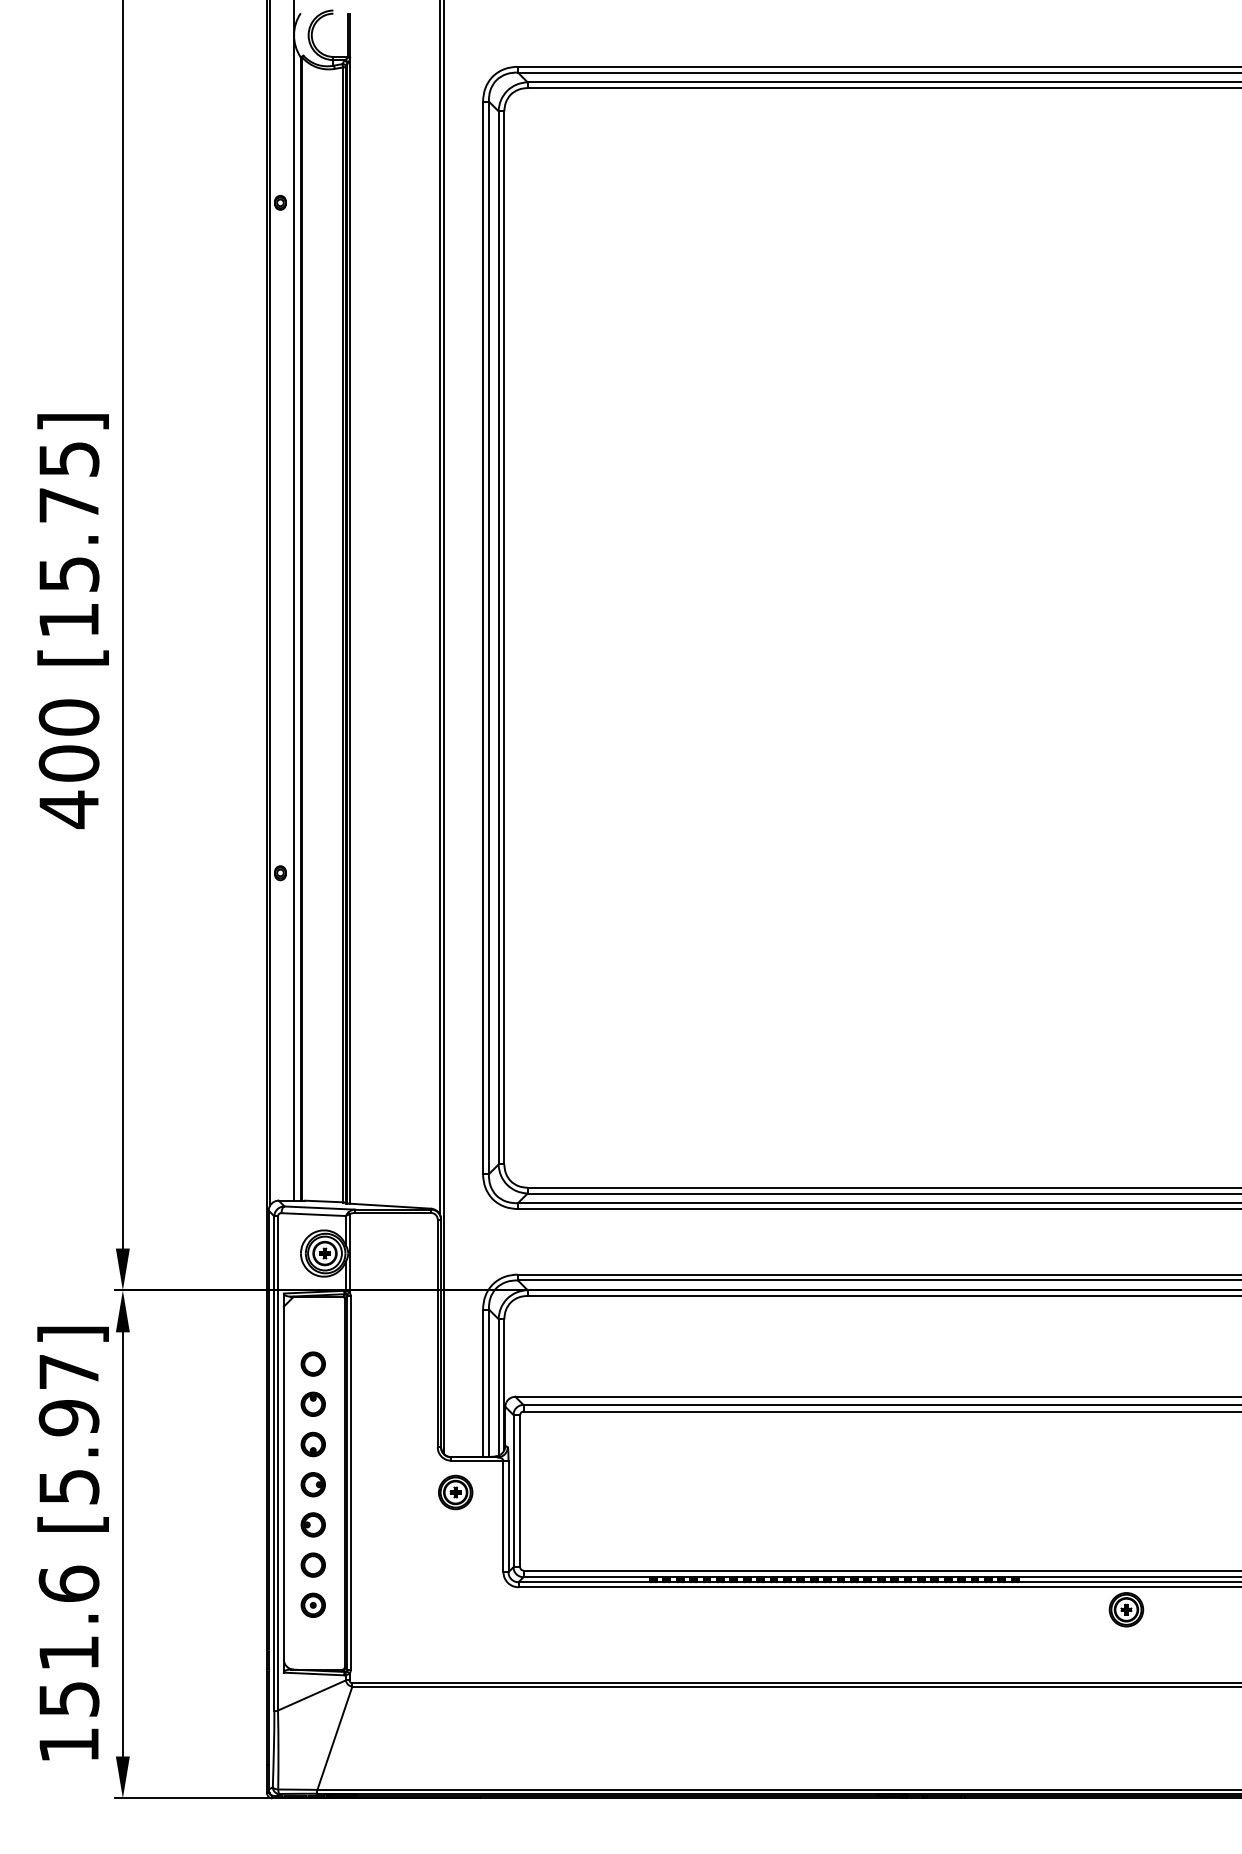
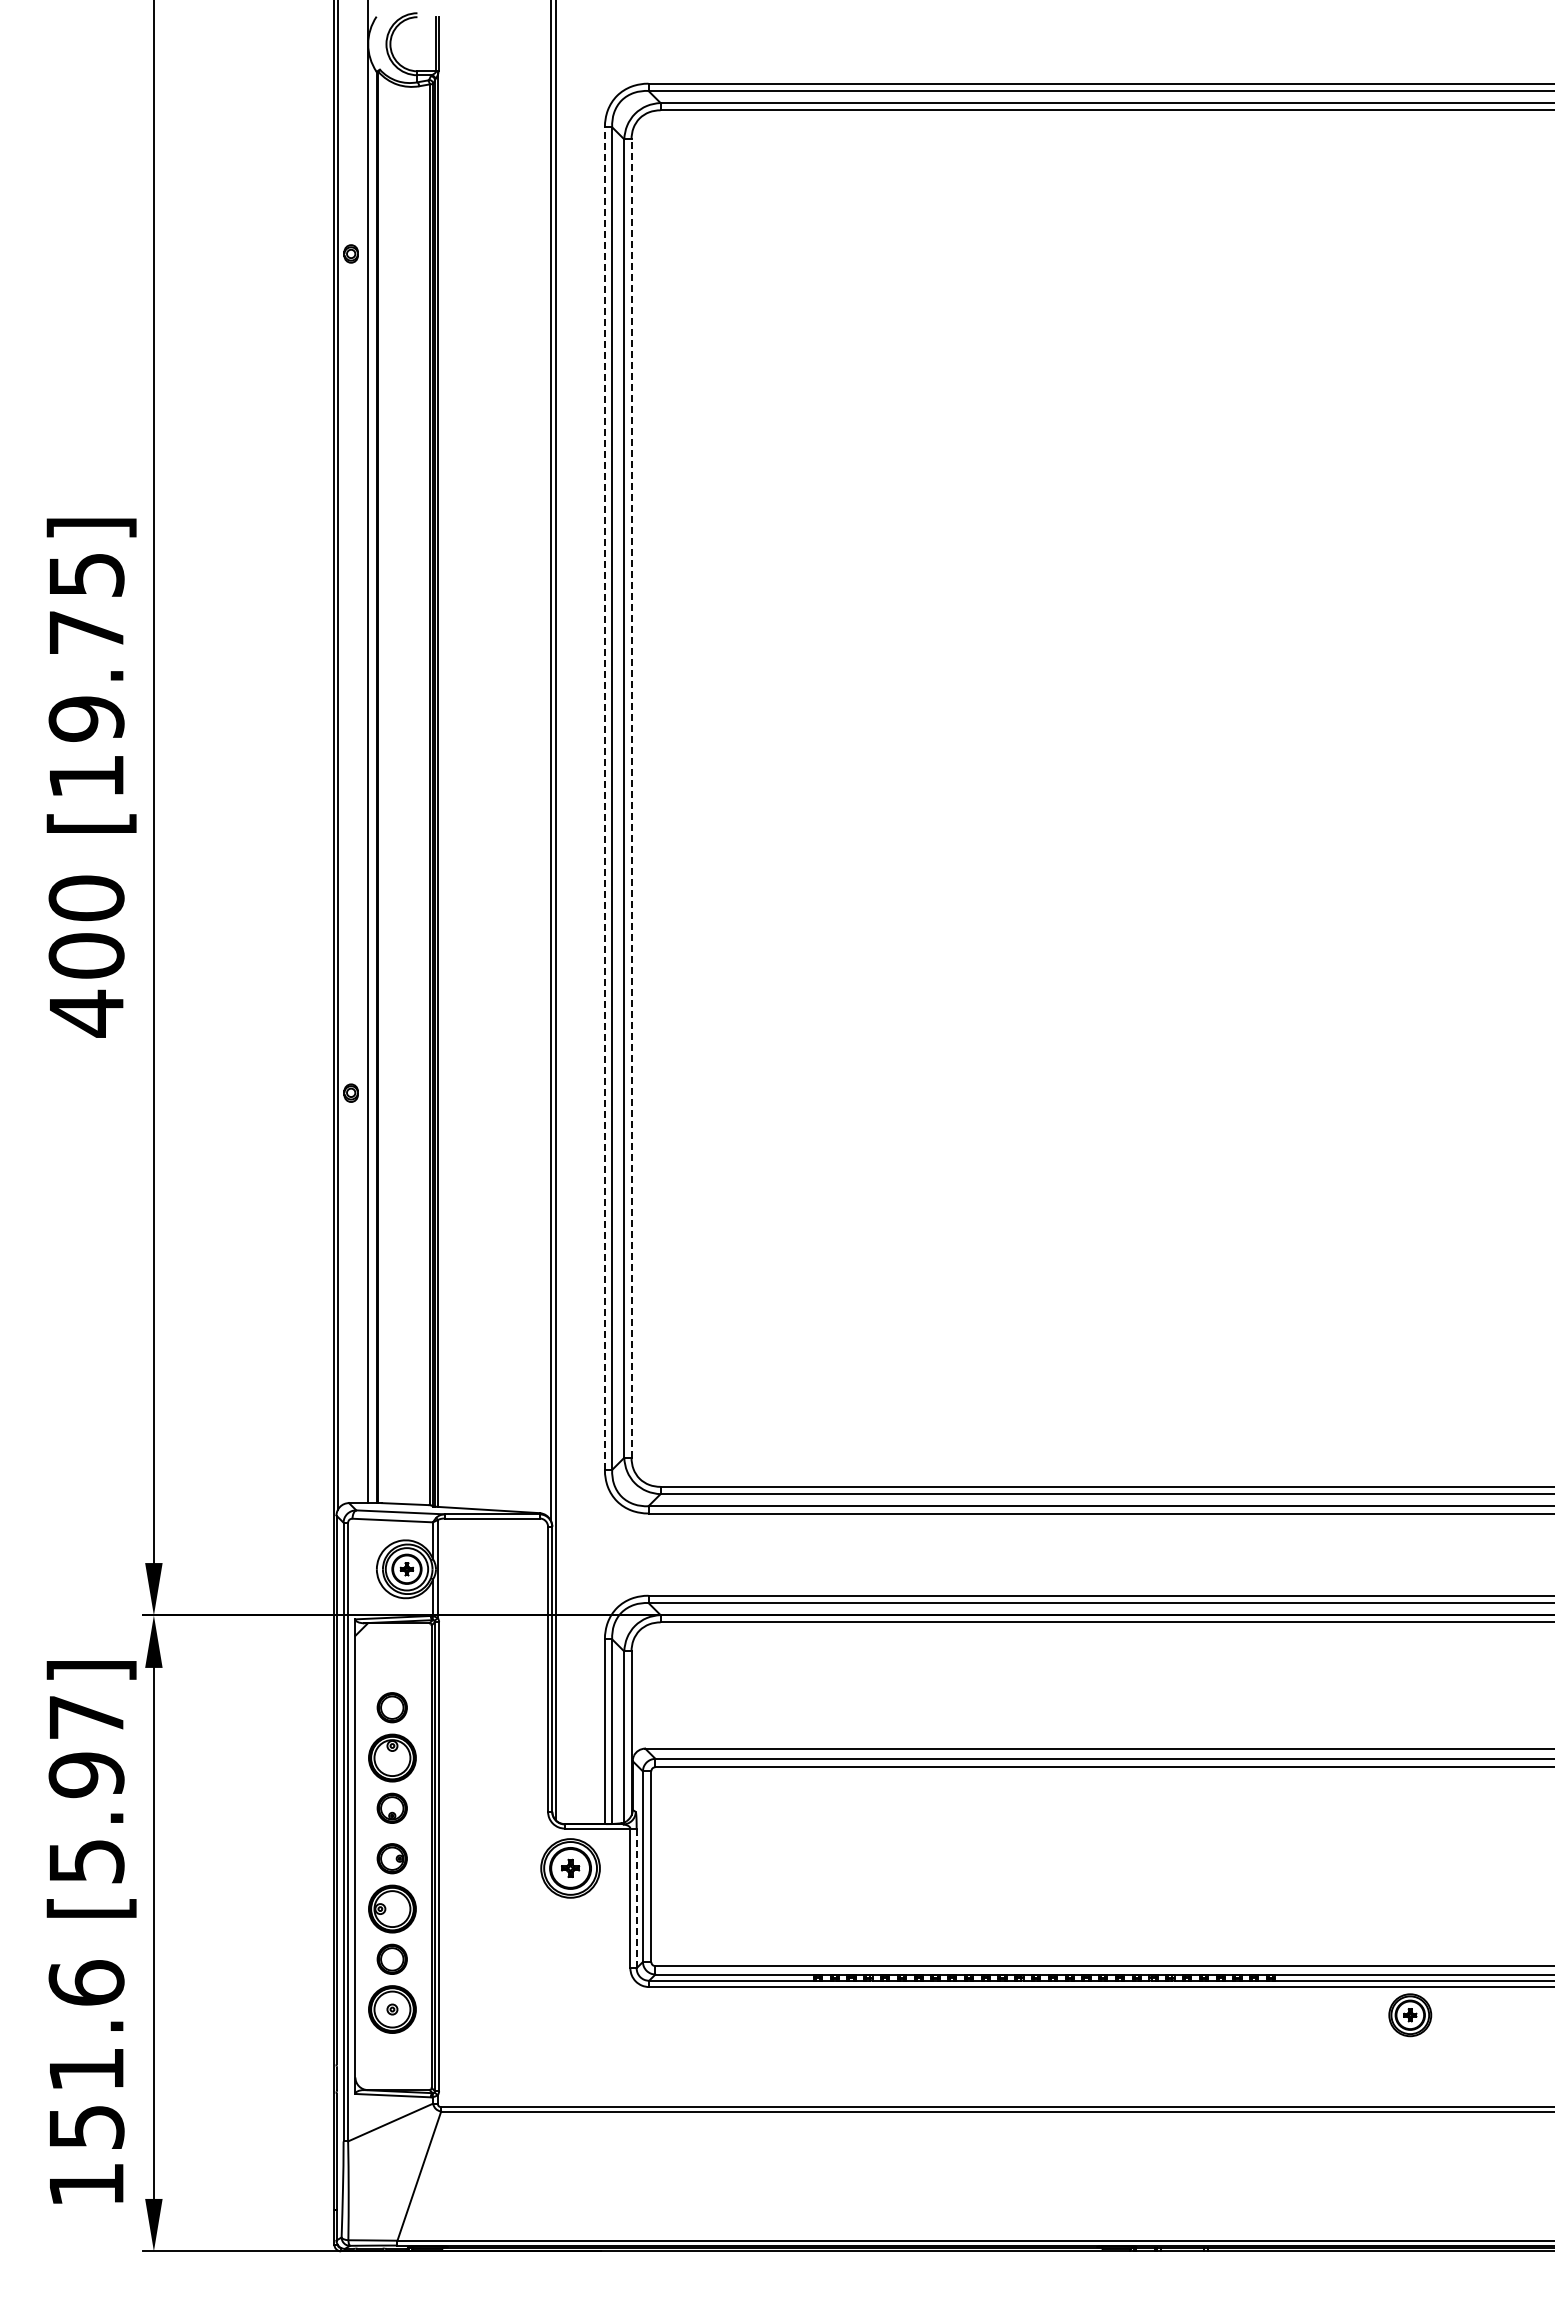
text: (69, 573) -> (86, 718), [15.75] -> [19.75]
line: (482, 637) -> (604, 798), solid -> dashed
line: (504, 637) -> (631, 798), solid -> dashed
part: (312, 1403) -> (391, 1757), size x1.6
part: (455, 1492) -> (570, 1868), size x1.4
line: (508, 1516) -> (636, 1898), solid -> dashed
part: (312, 1524) -> (391, 1908), size x1.6
part: (312, 1605) -> (391, 2009), size x1.6

